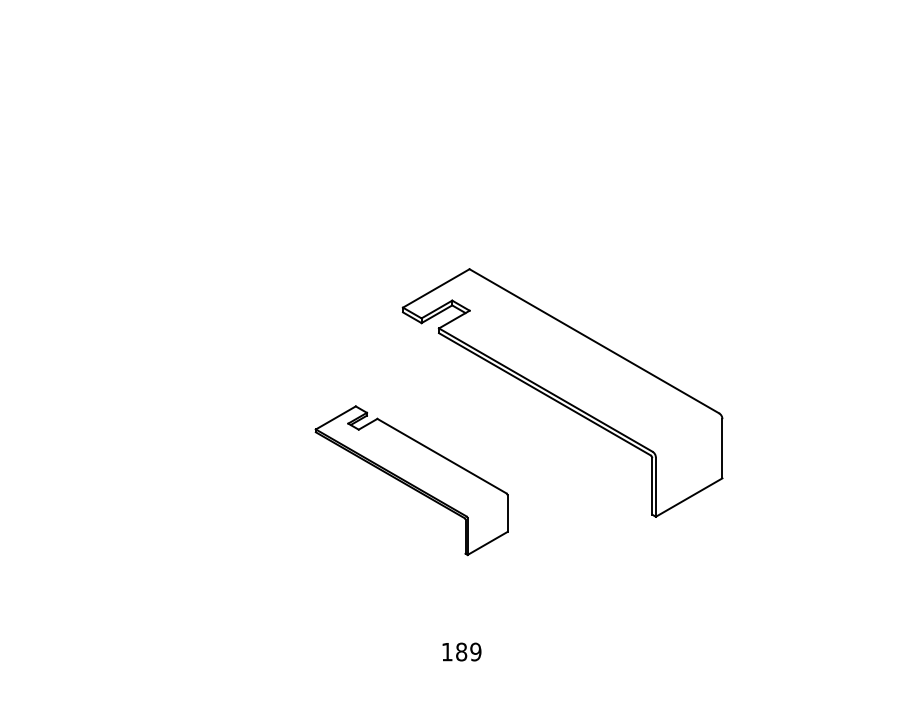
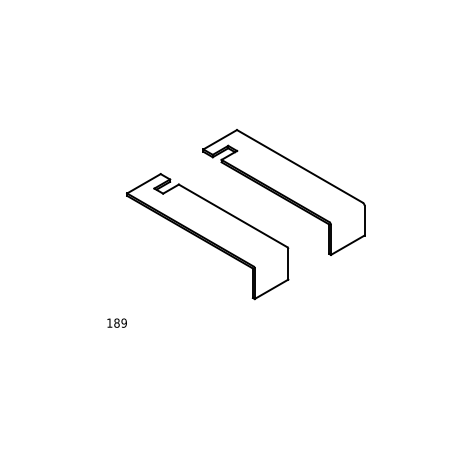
part: (411, 480) -> (207, 236), size x1.67
text: (460, 650) -> (116, 322), moved

